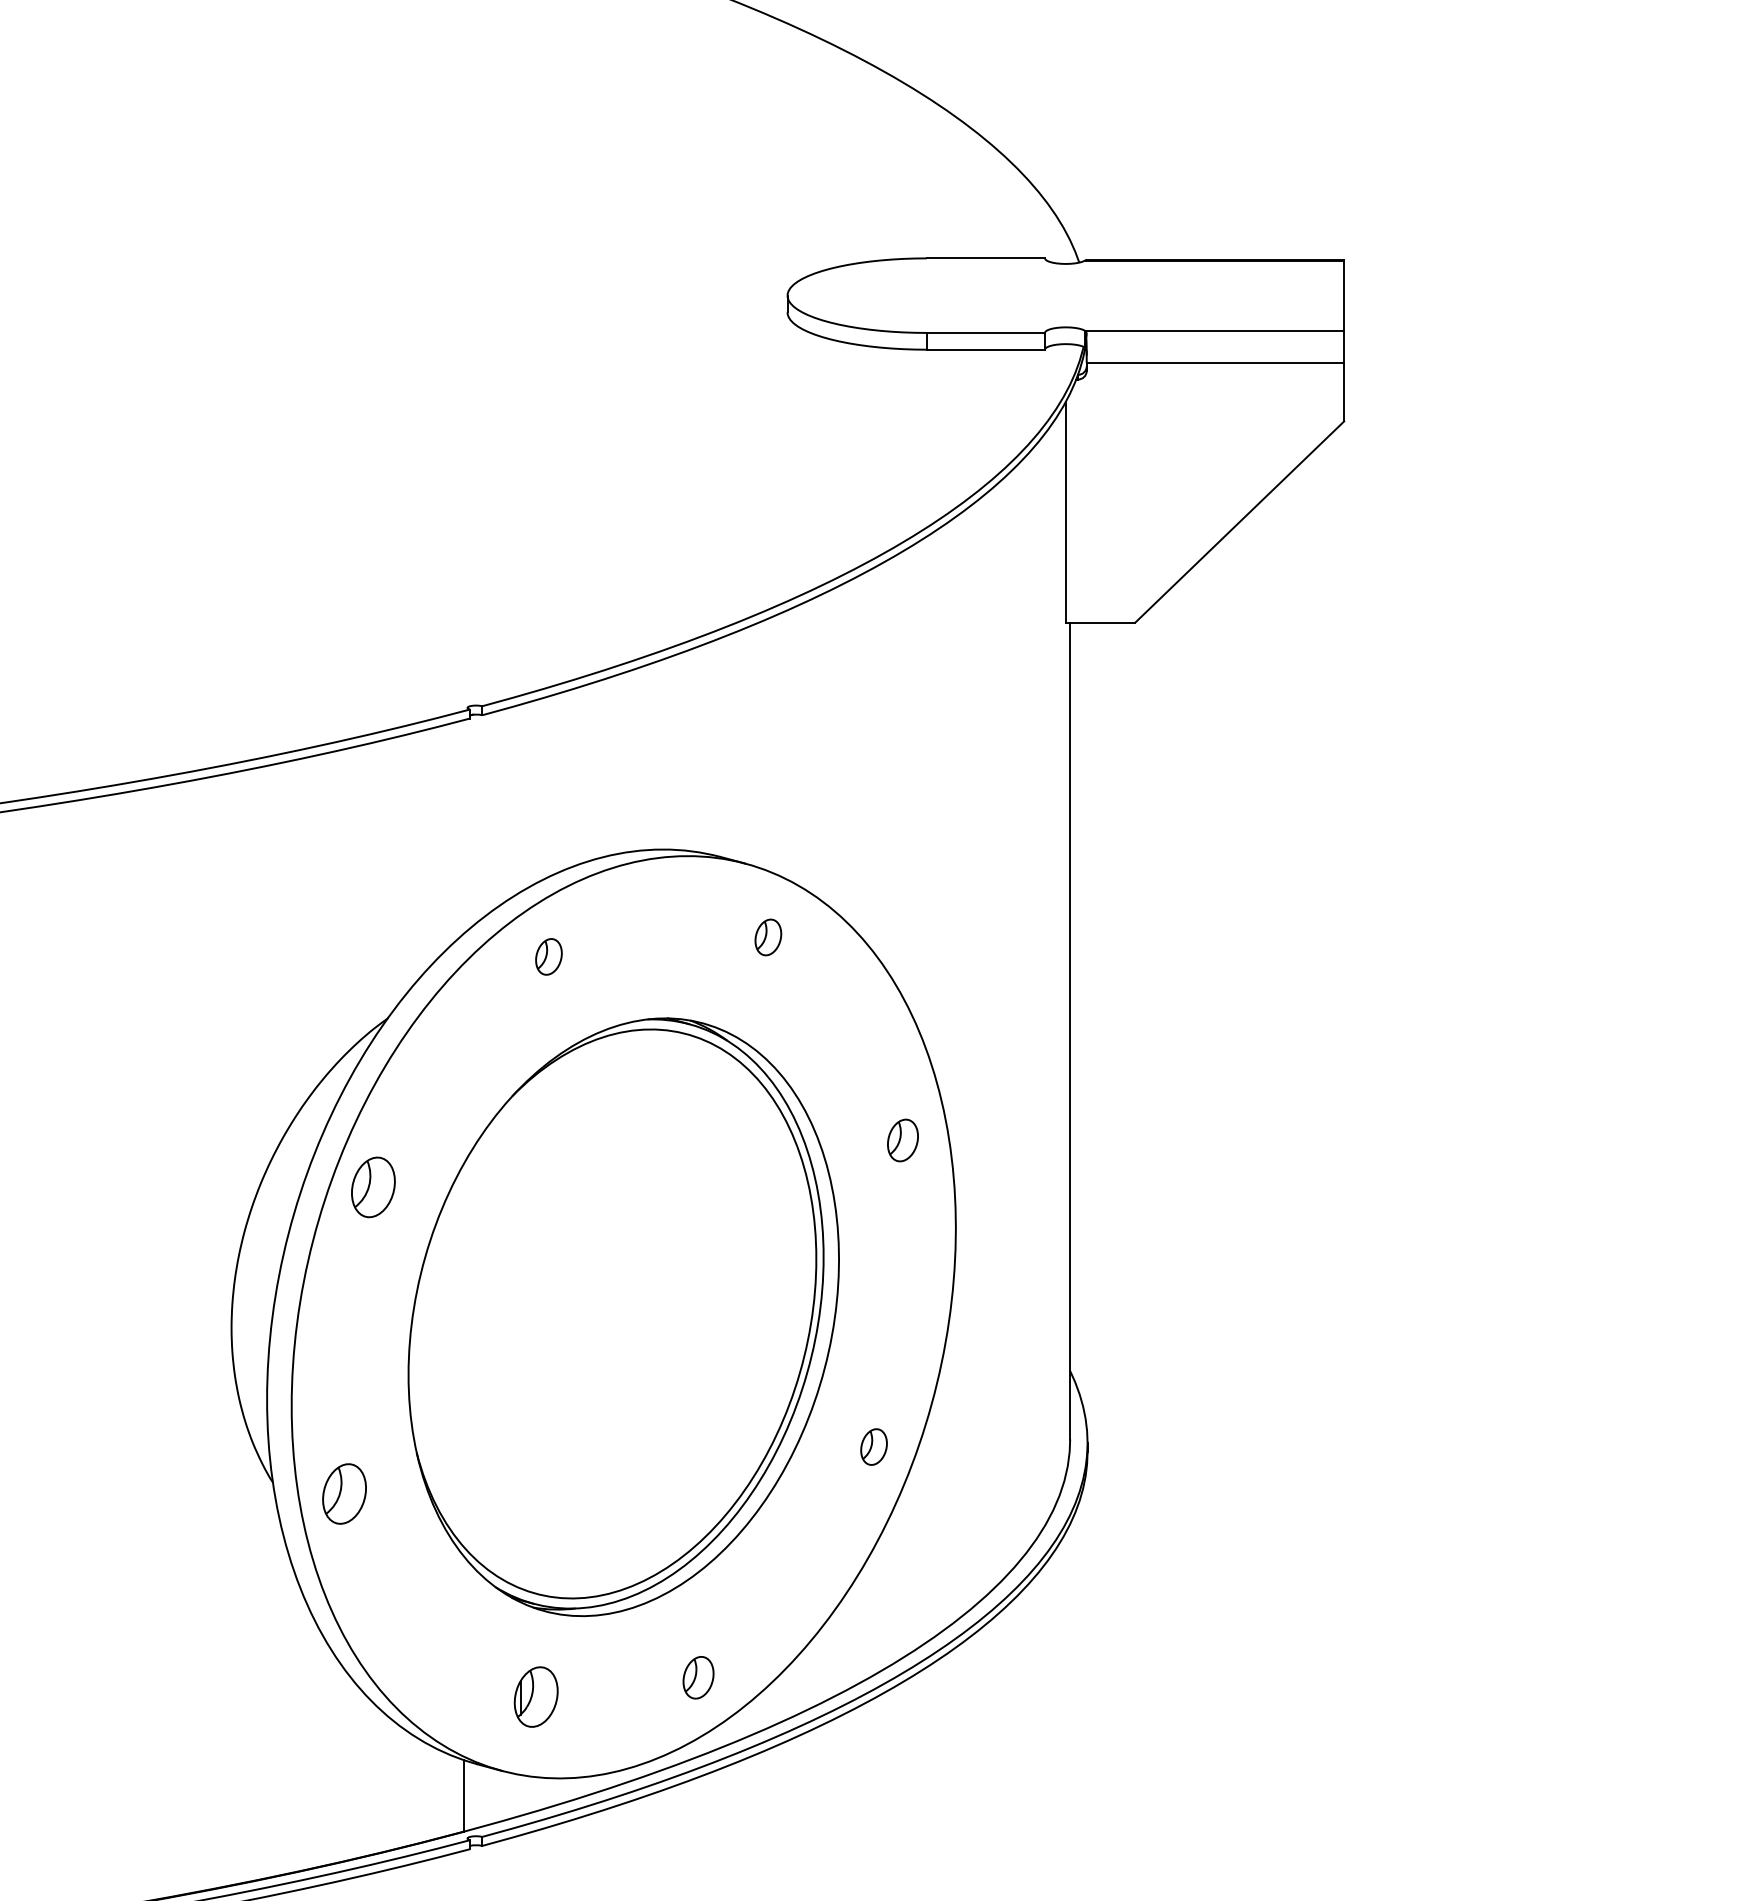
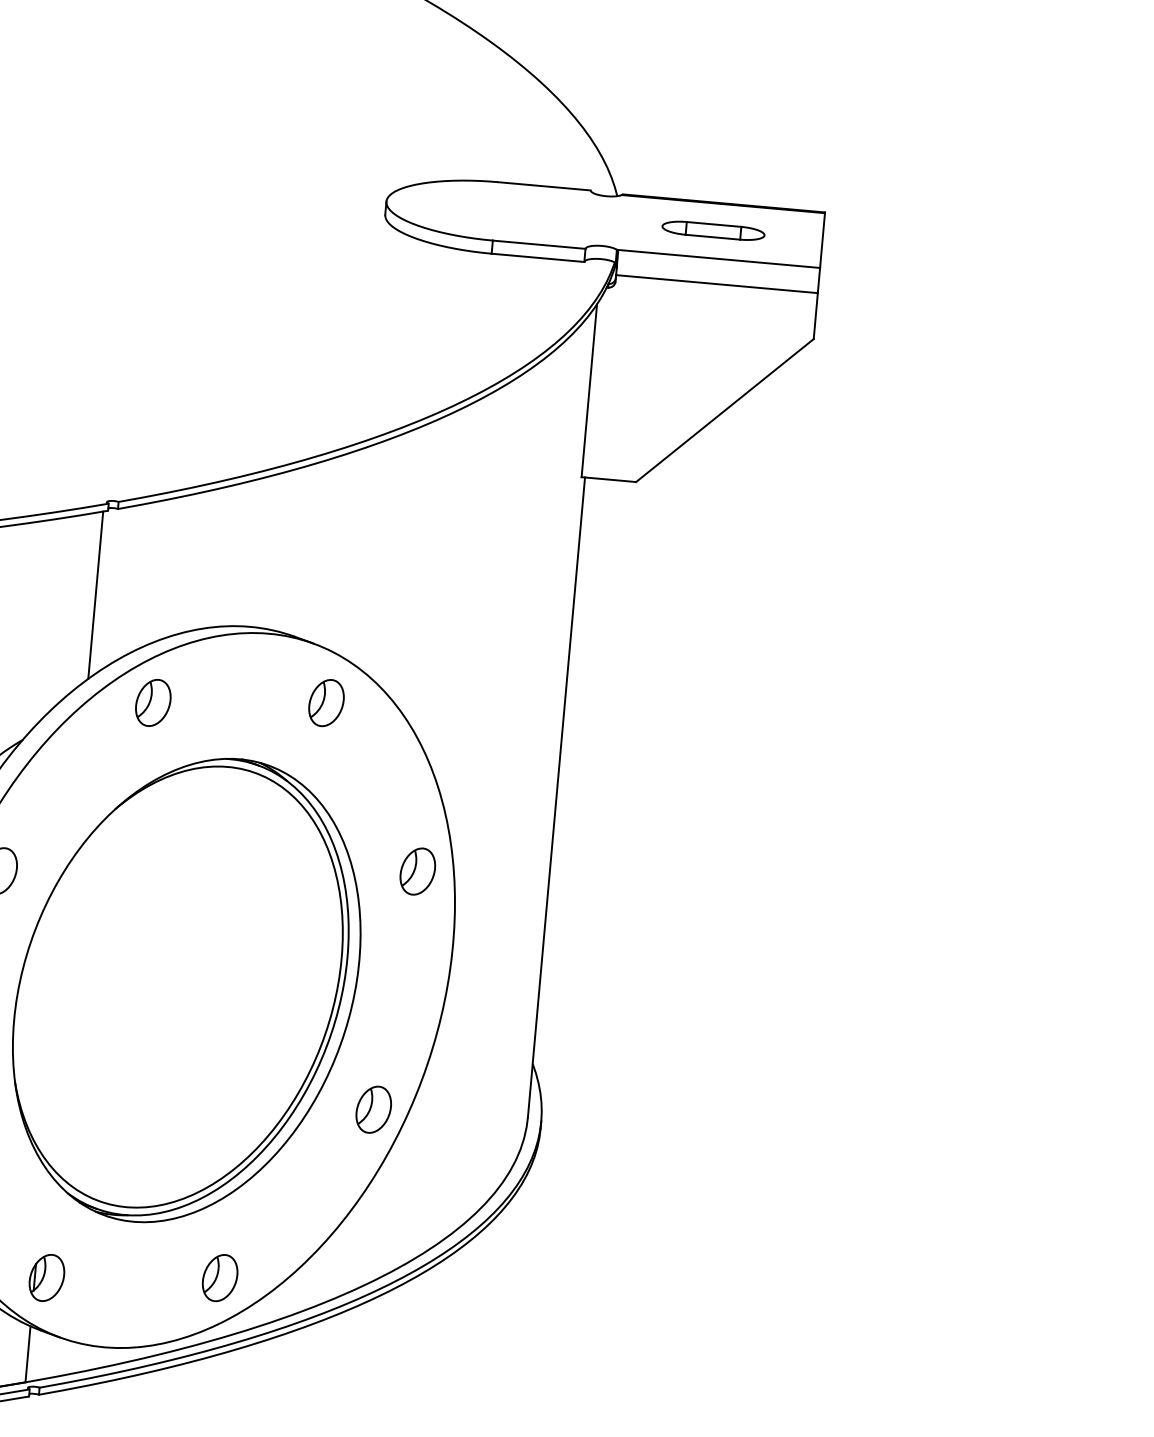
part: (1204, 295) -> (713, 230), added
line: (463, 826) -> (95, 594), added
part: (768, 937) -> (326, 703), size x1.67
part: (548, 956) -> (152, 702), size x1.67
part: (902, 1140) -> (417, 871), size x1.43
part: (873, 1446) -> (373, 1109), size x1.67
part: (698, 1677) -> (220, 1277), size x1.43
part: (535, 1696) -> (46, 1277), moved

